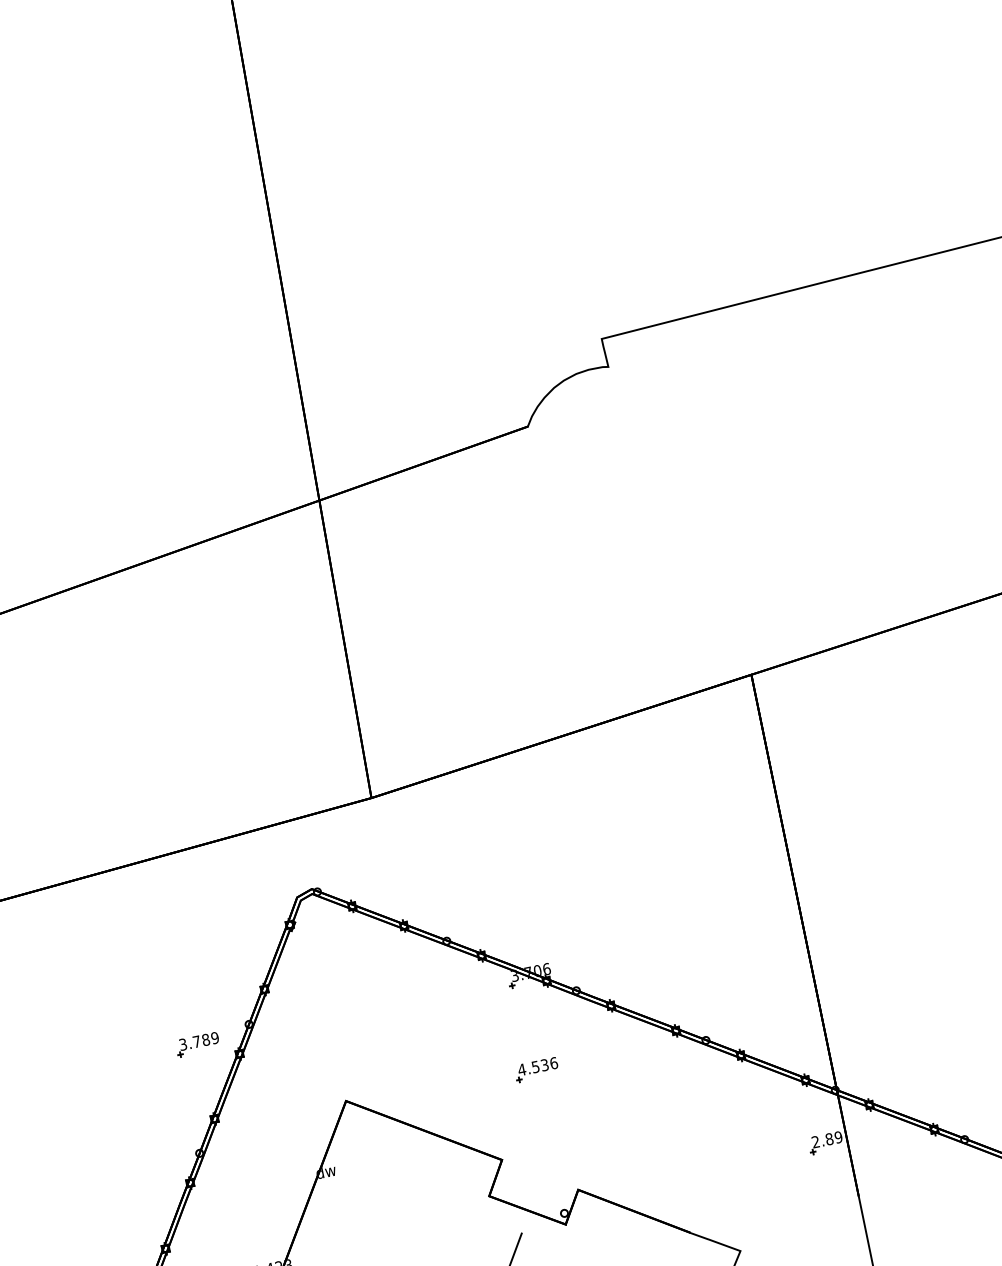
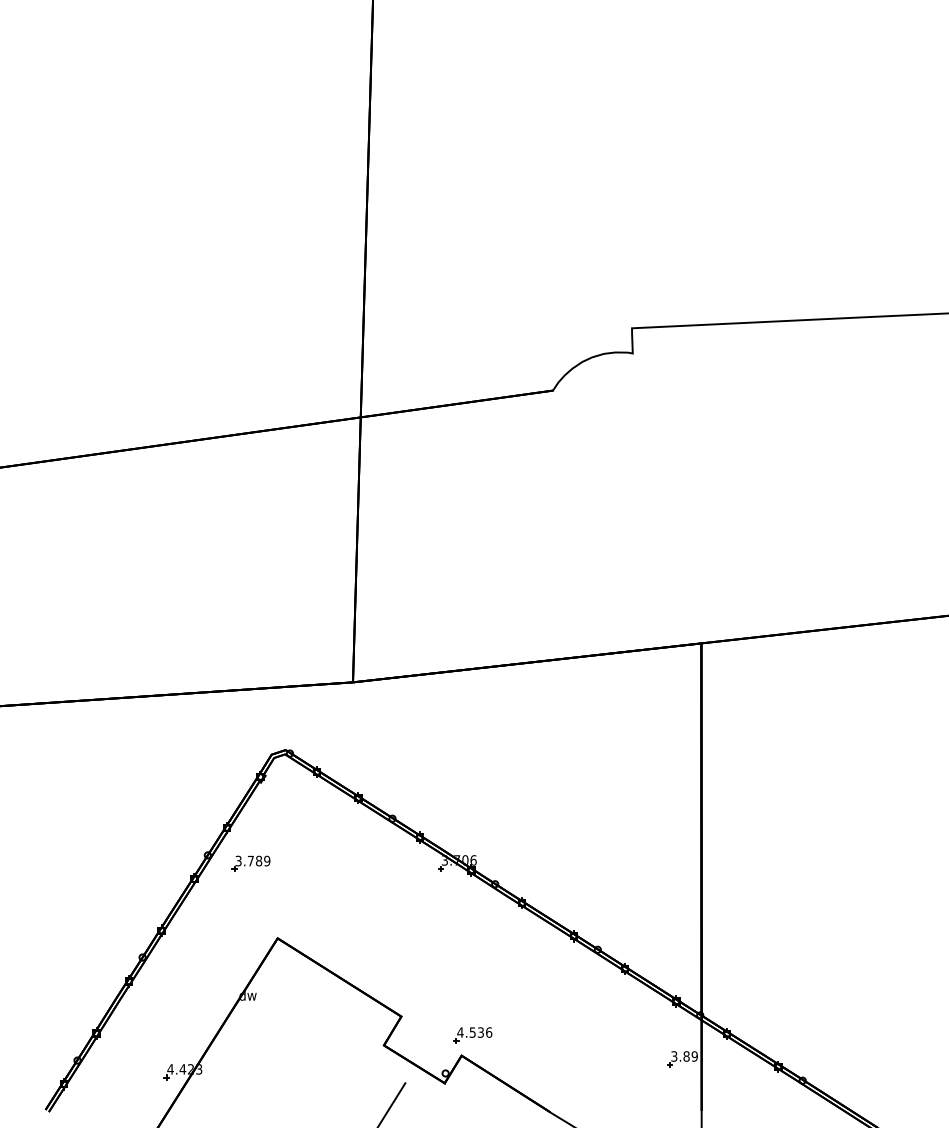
part: (196, 1044) -> (250, 863), moved
part: (536, 1070) -> (472, 1035), moved
text: (816, 1142) -> (674, 1056), 2.89 -> 3.89

